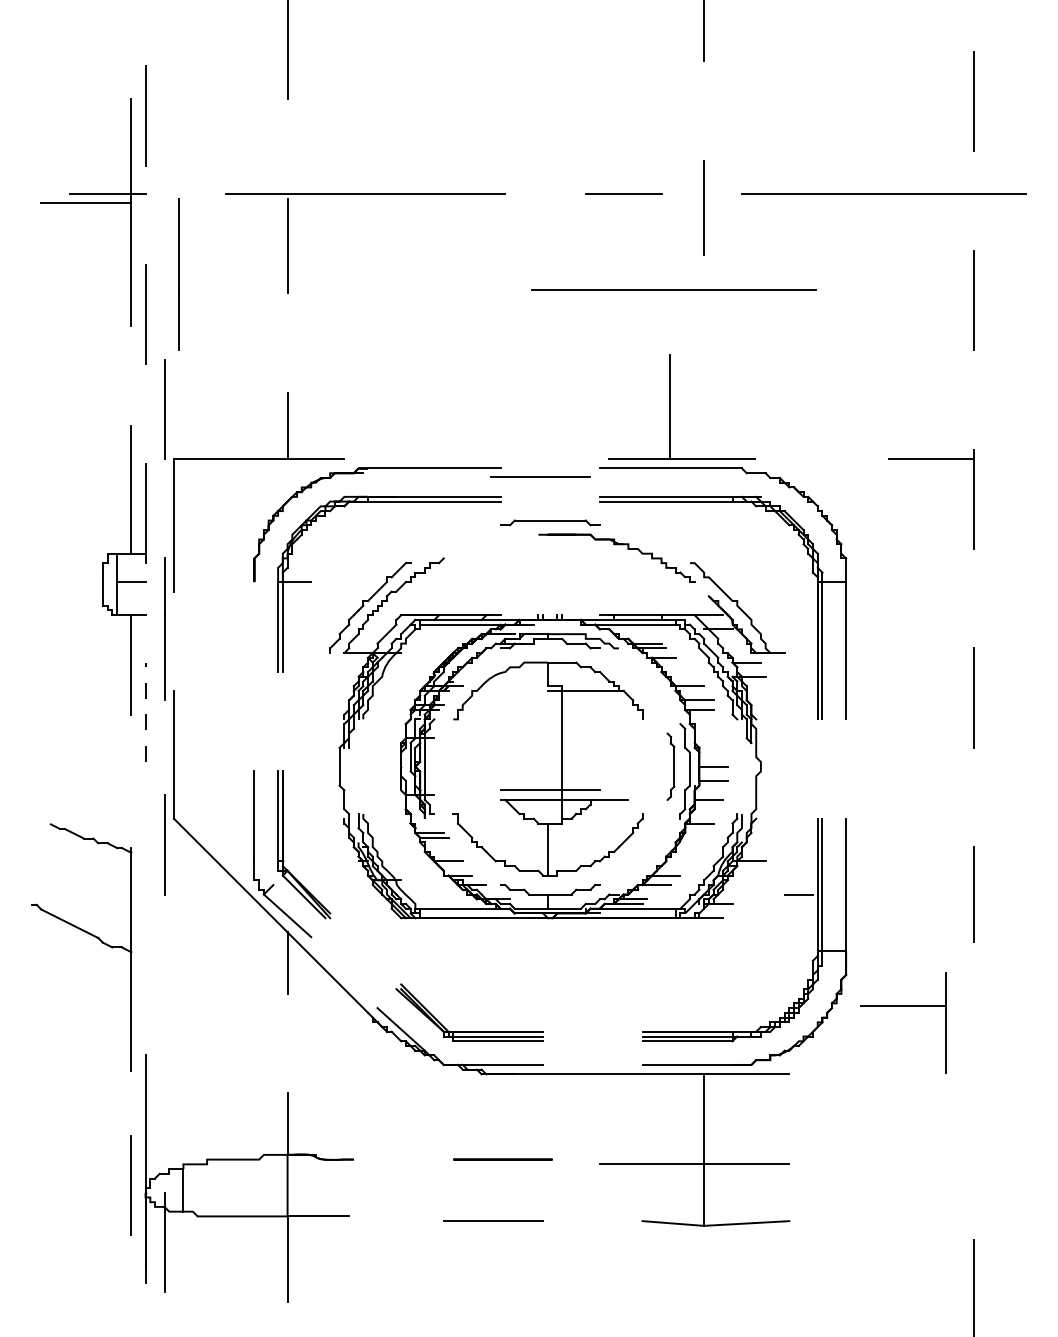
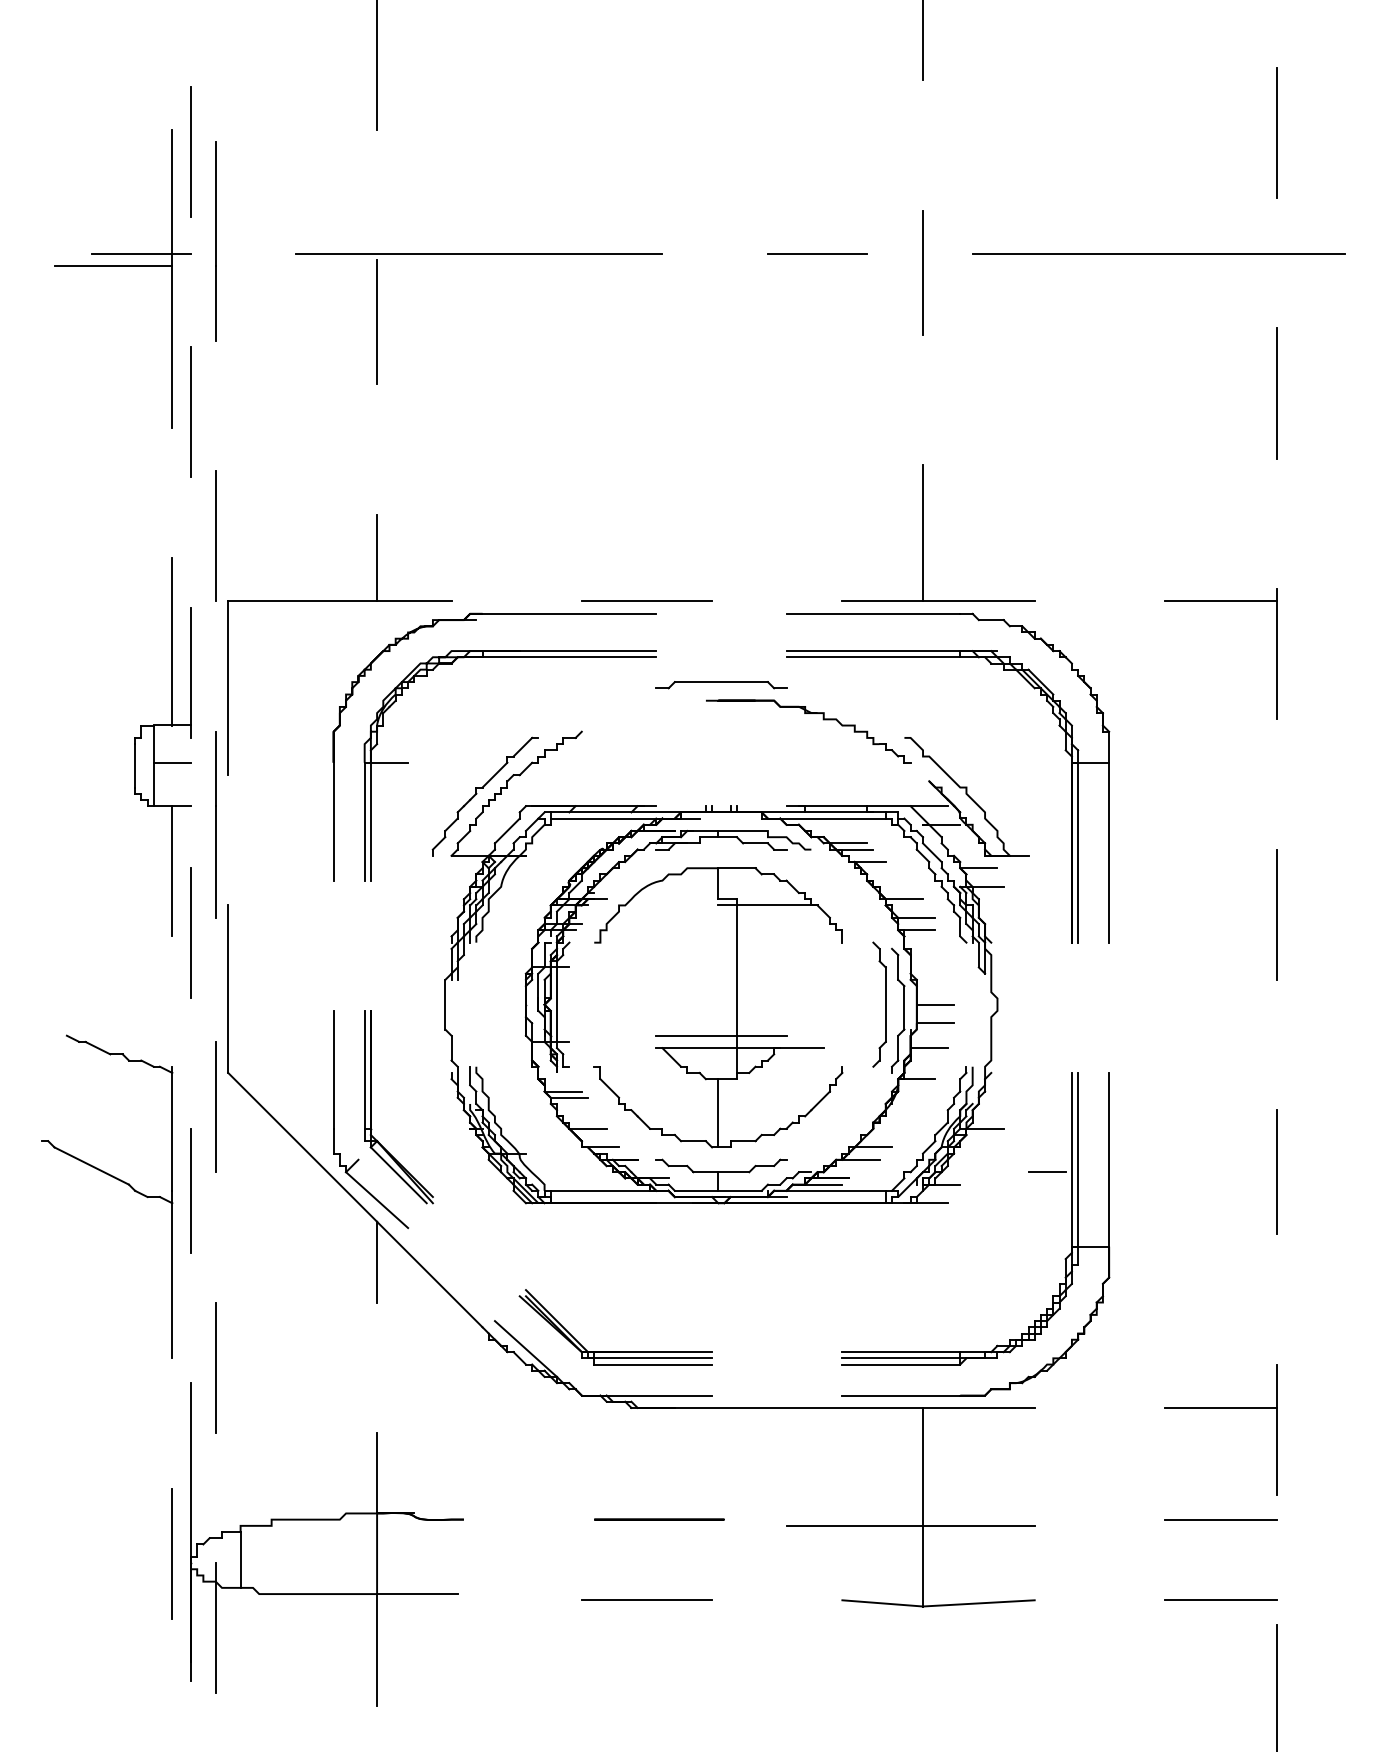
line: (178, 274) -> (215, 241), moved
line: (673, 289) -> (882, 379), removed
part: (670, 406) -> (923, 532), moved
line: (540, 476) -> (646, 600), moved
line: (254, 627) -> (333, 822), added
line: (145, 712) -> (190, 933), dashed -> solid
part: (670, 766) -> (878, 1004), size x1.43
line: (145, 908) -> (190, 1190), added
part: (88, 934) -> (116, 1180), moved
part: (903, 1006) -> (1221, 1408), moved
line: (164, 1043) -> (215, 1367), added
line: (930, 1159) -> (1219, 1519), added
line: (930, 1221) -> (1219, 1600), added

